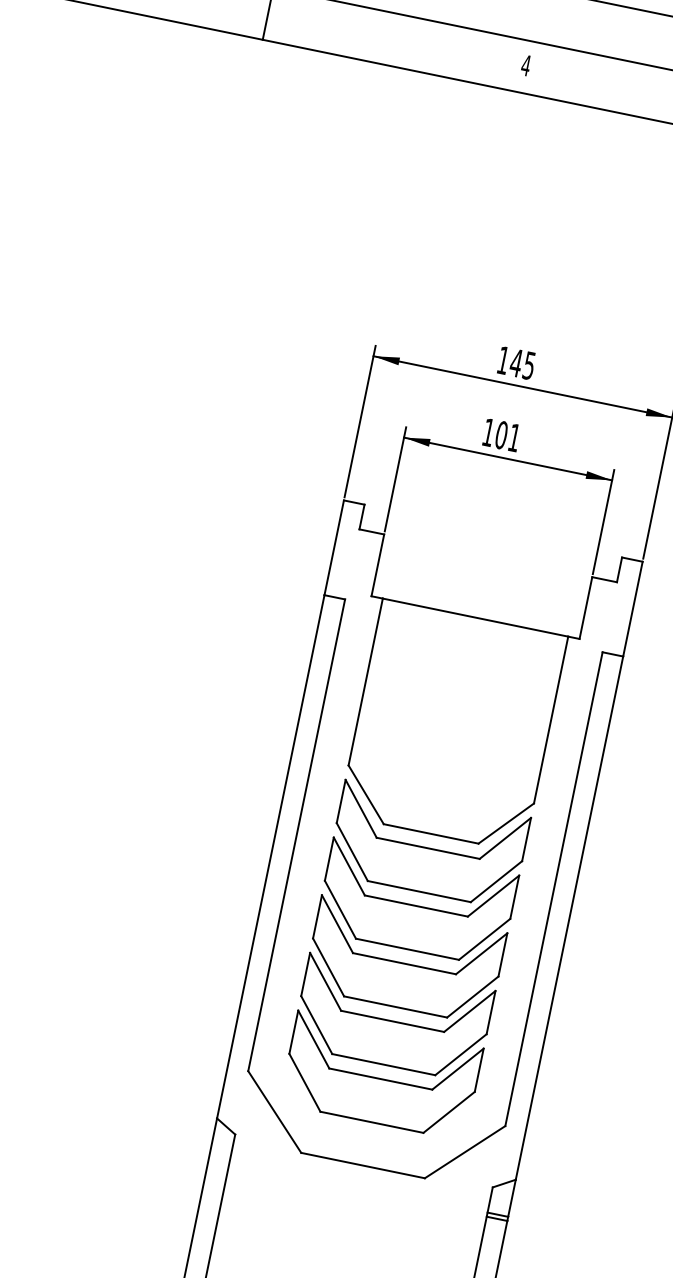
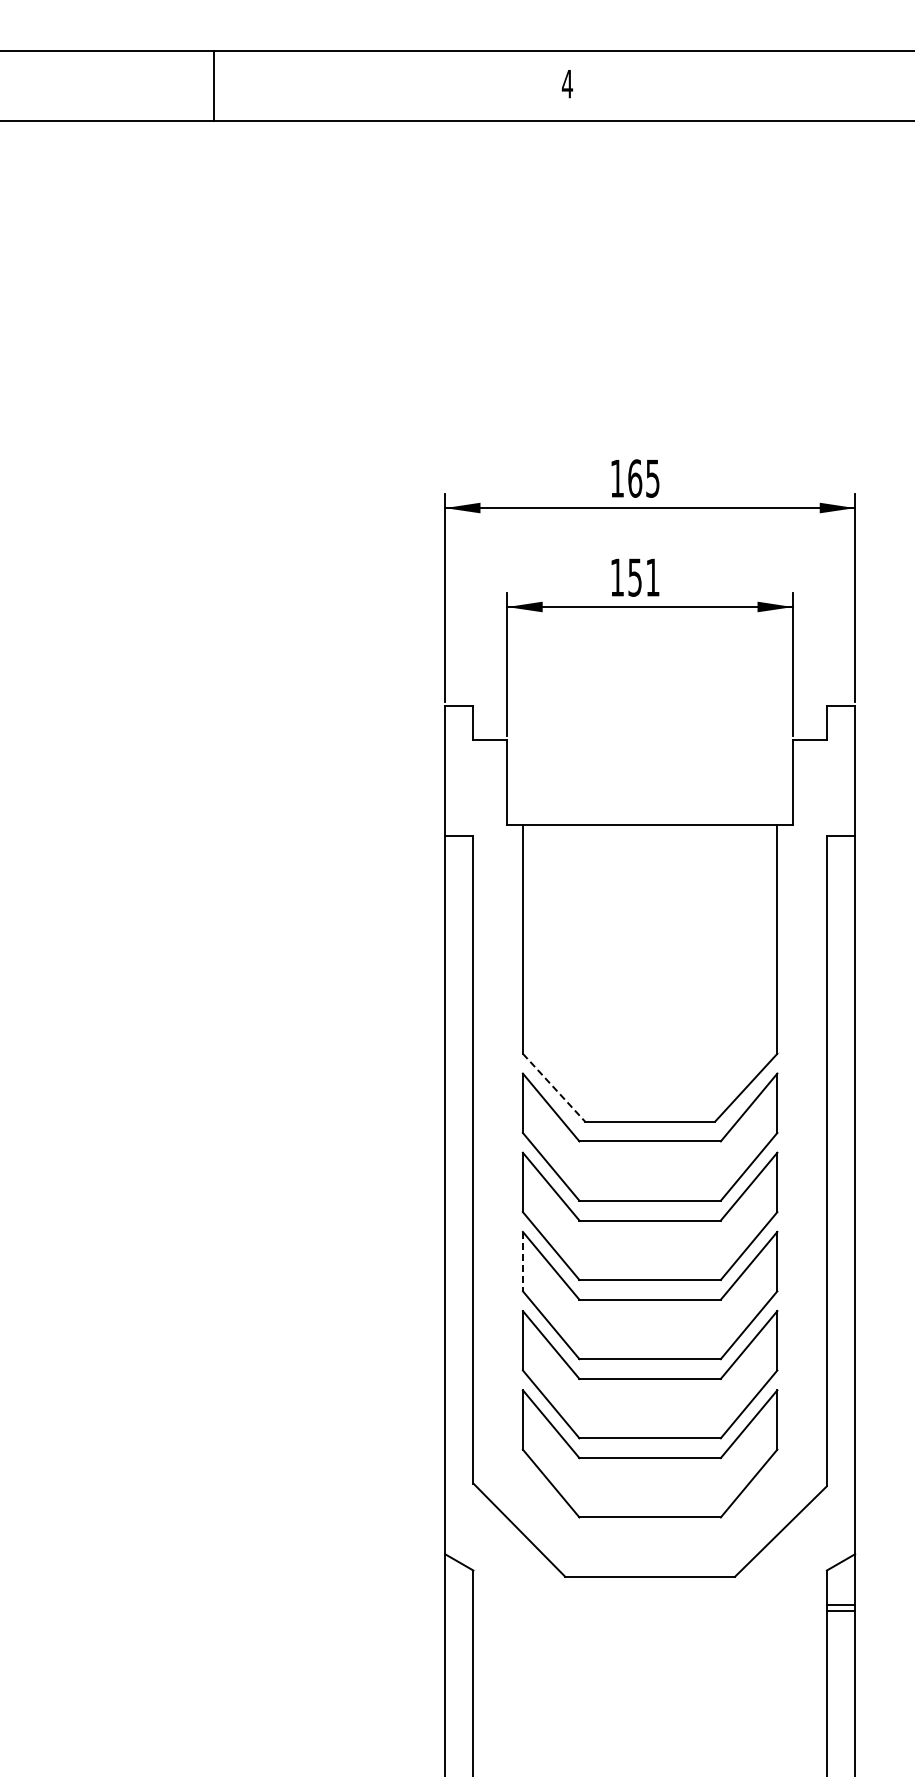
text: (515, 362) -> (634, 478), 145 -> 165
text: (501, 435) -> (635, 577), 101 -> 151
line: (366, 795) -> (554, 1088), solid -> dashed
line: (317, 916) -> (522, 1261), solid -> dashed

